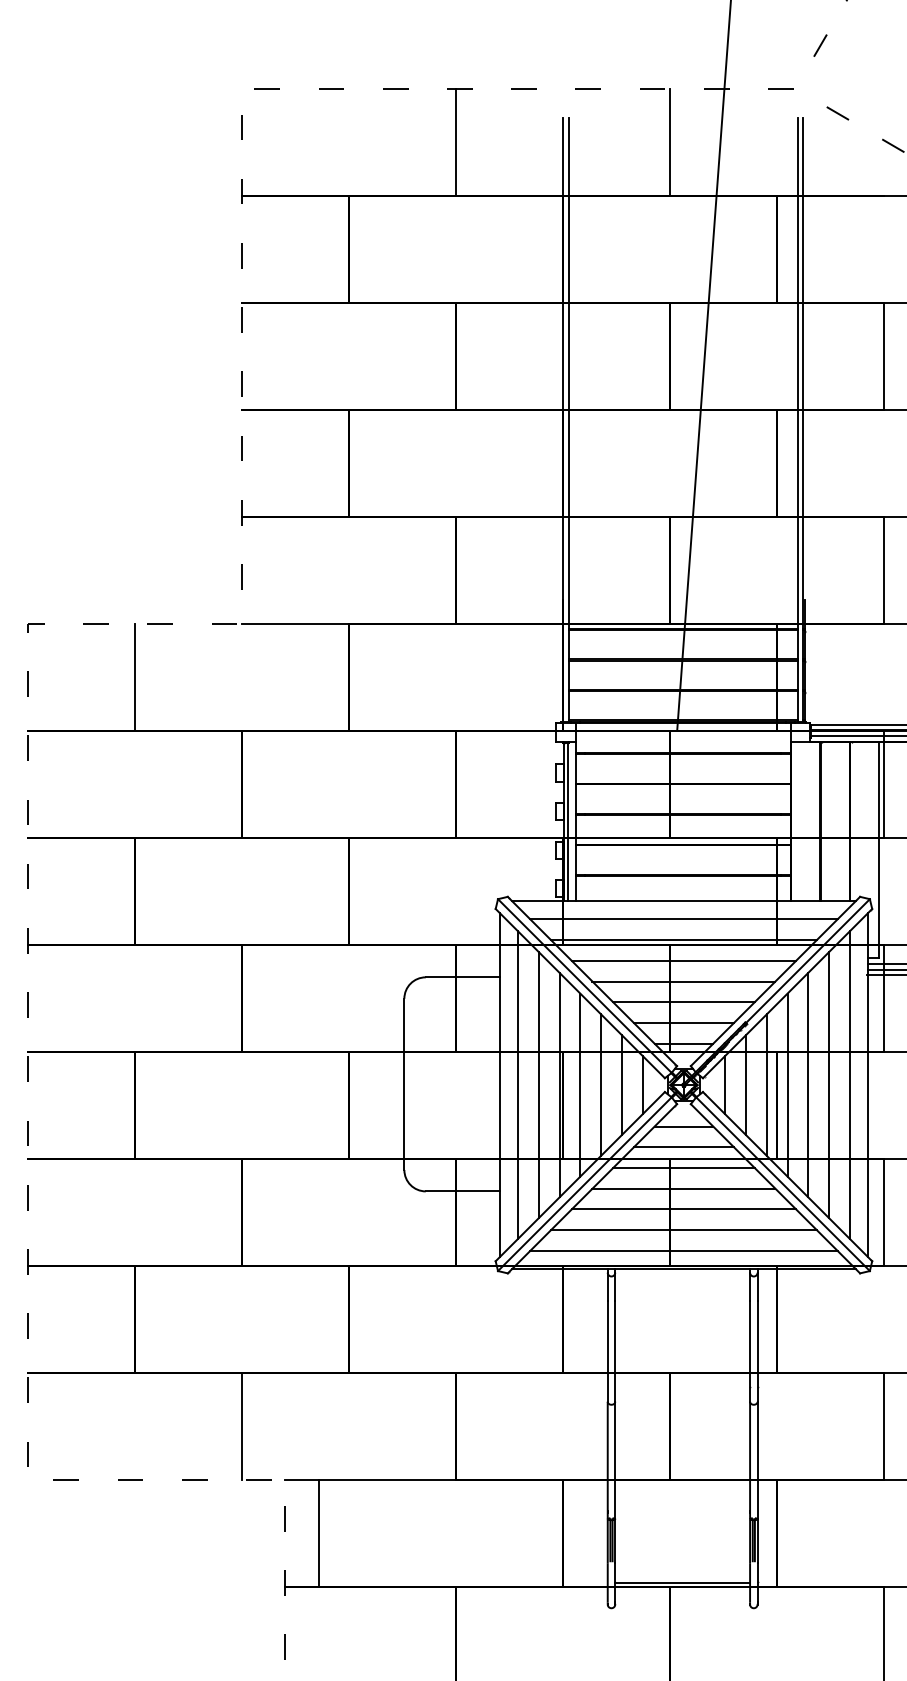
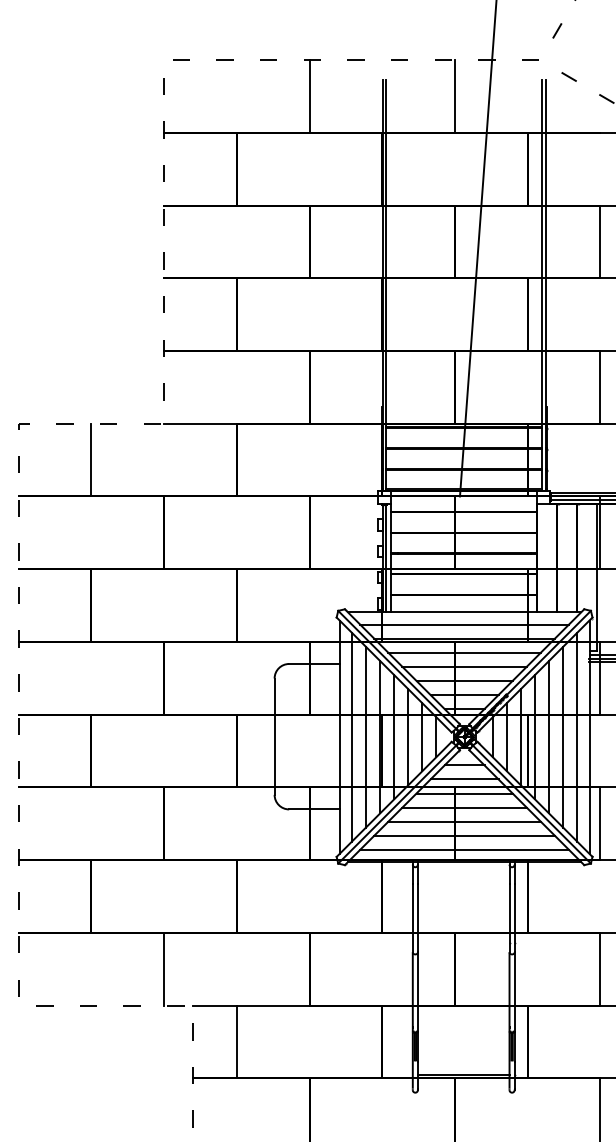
line: (318, 1532) -> (236, 1041), moved

